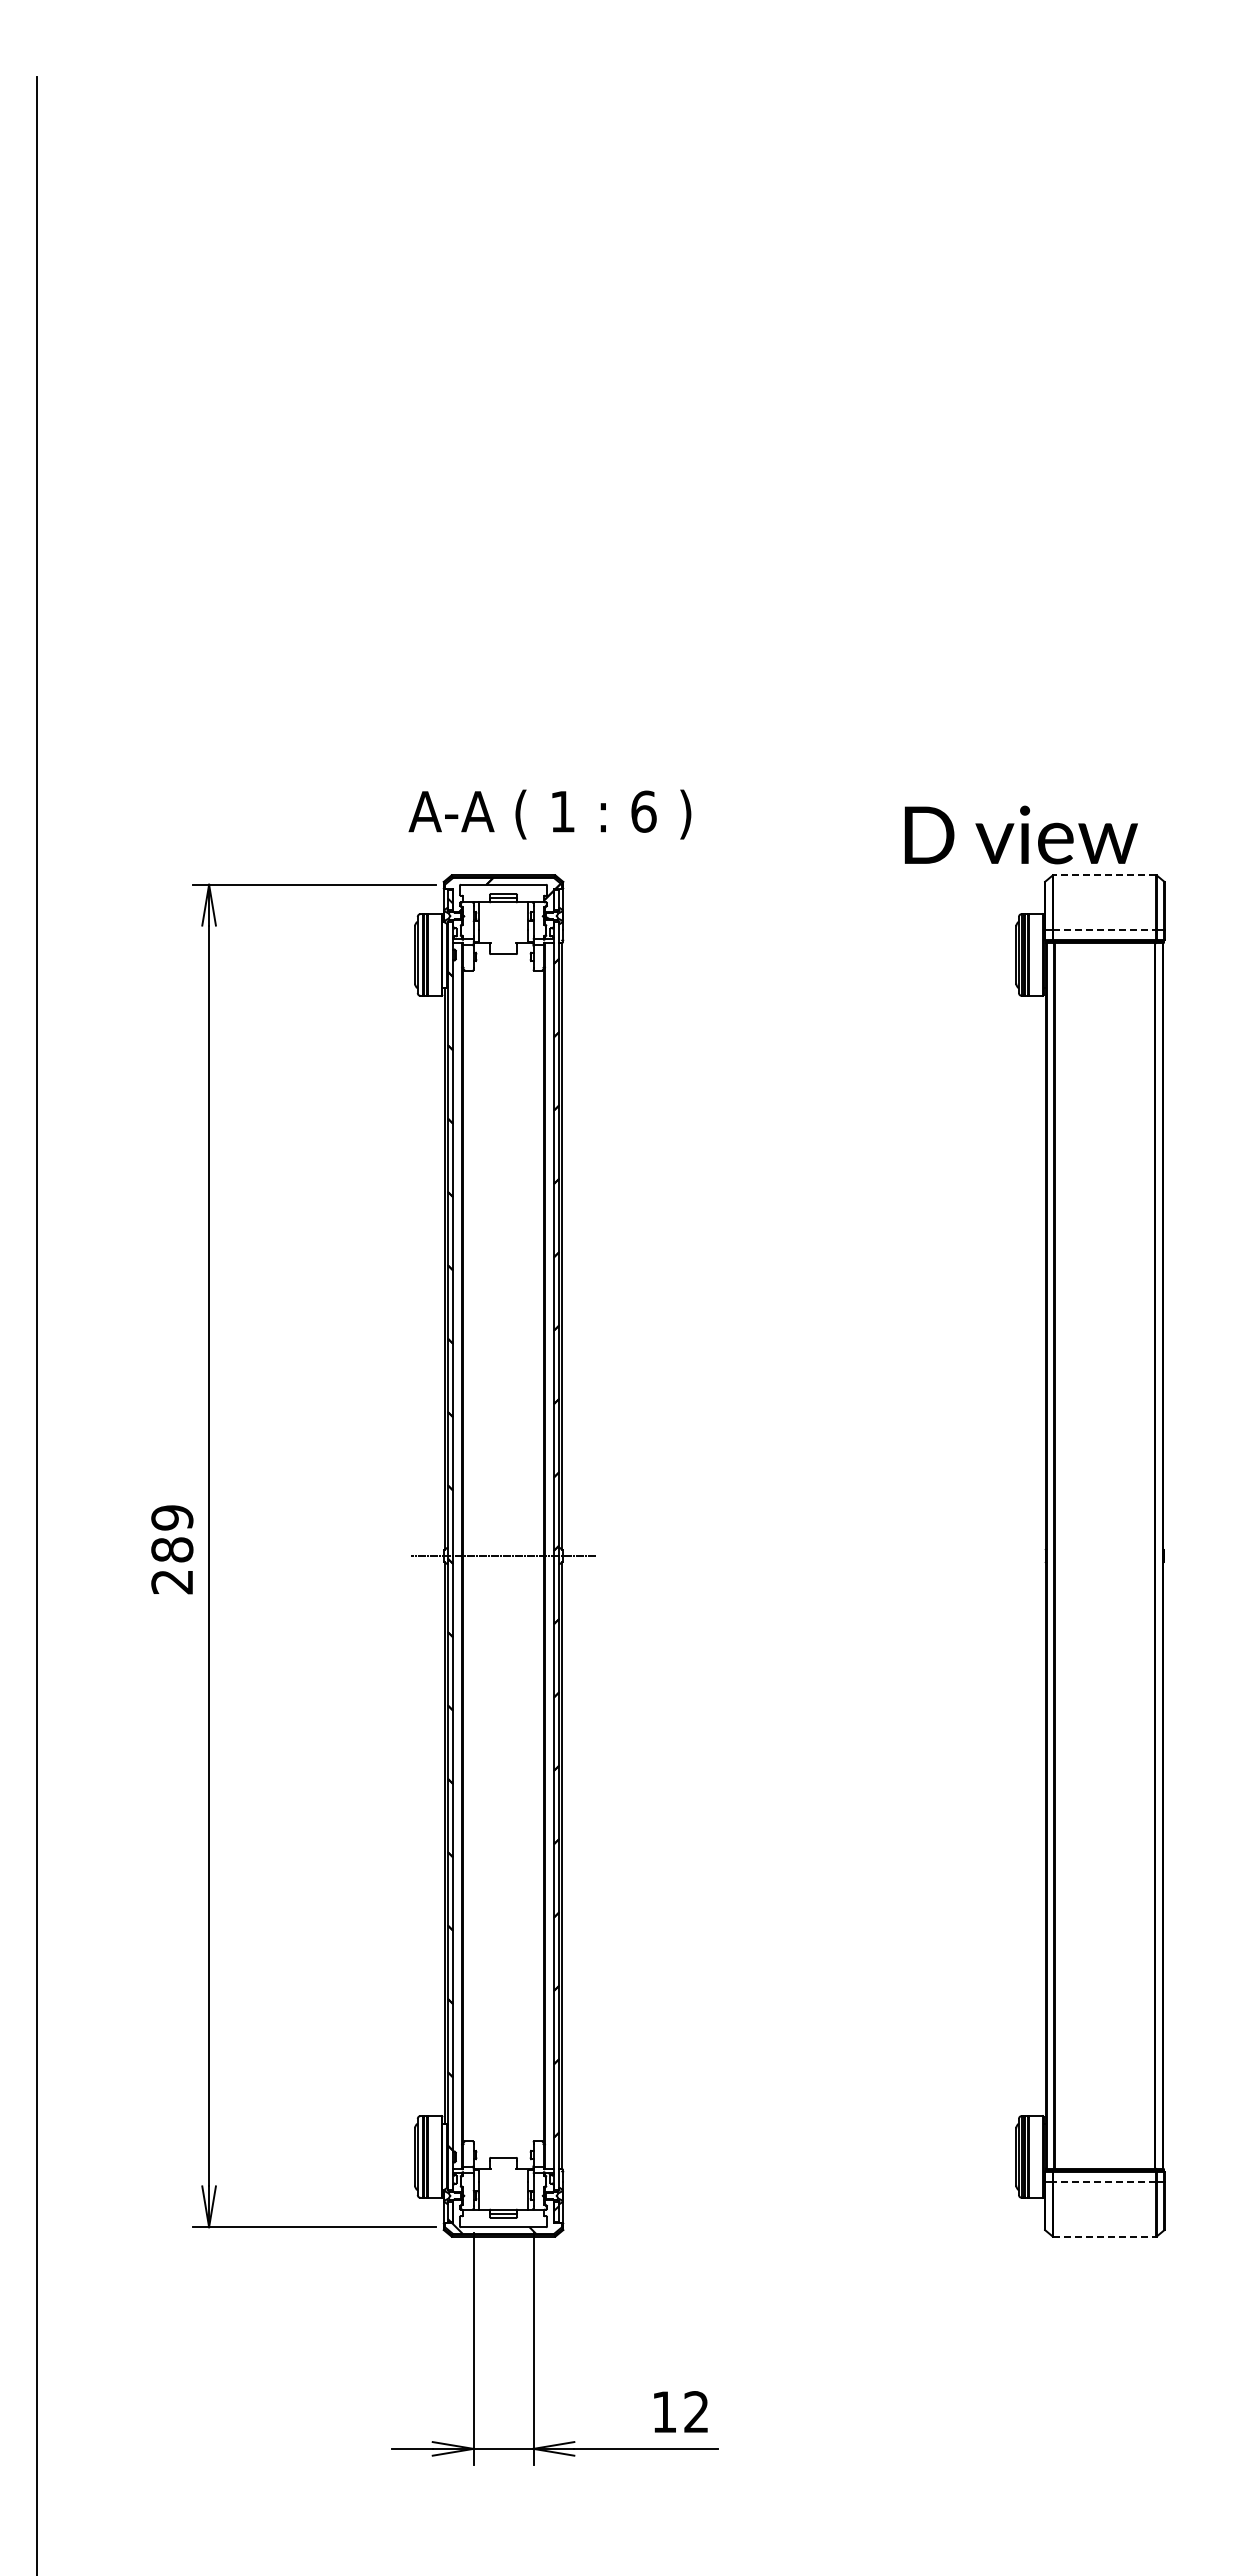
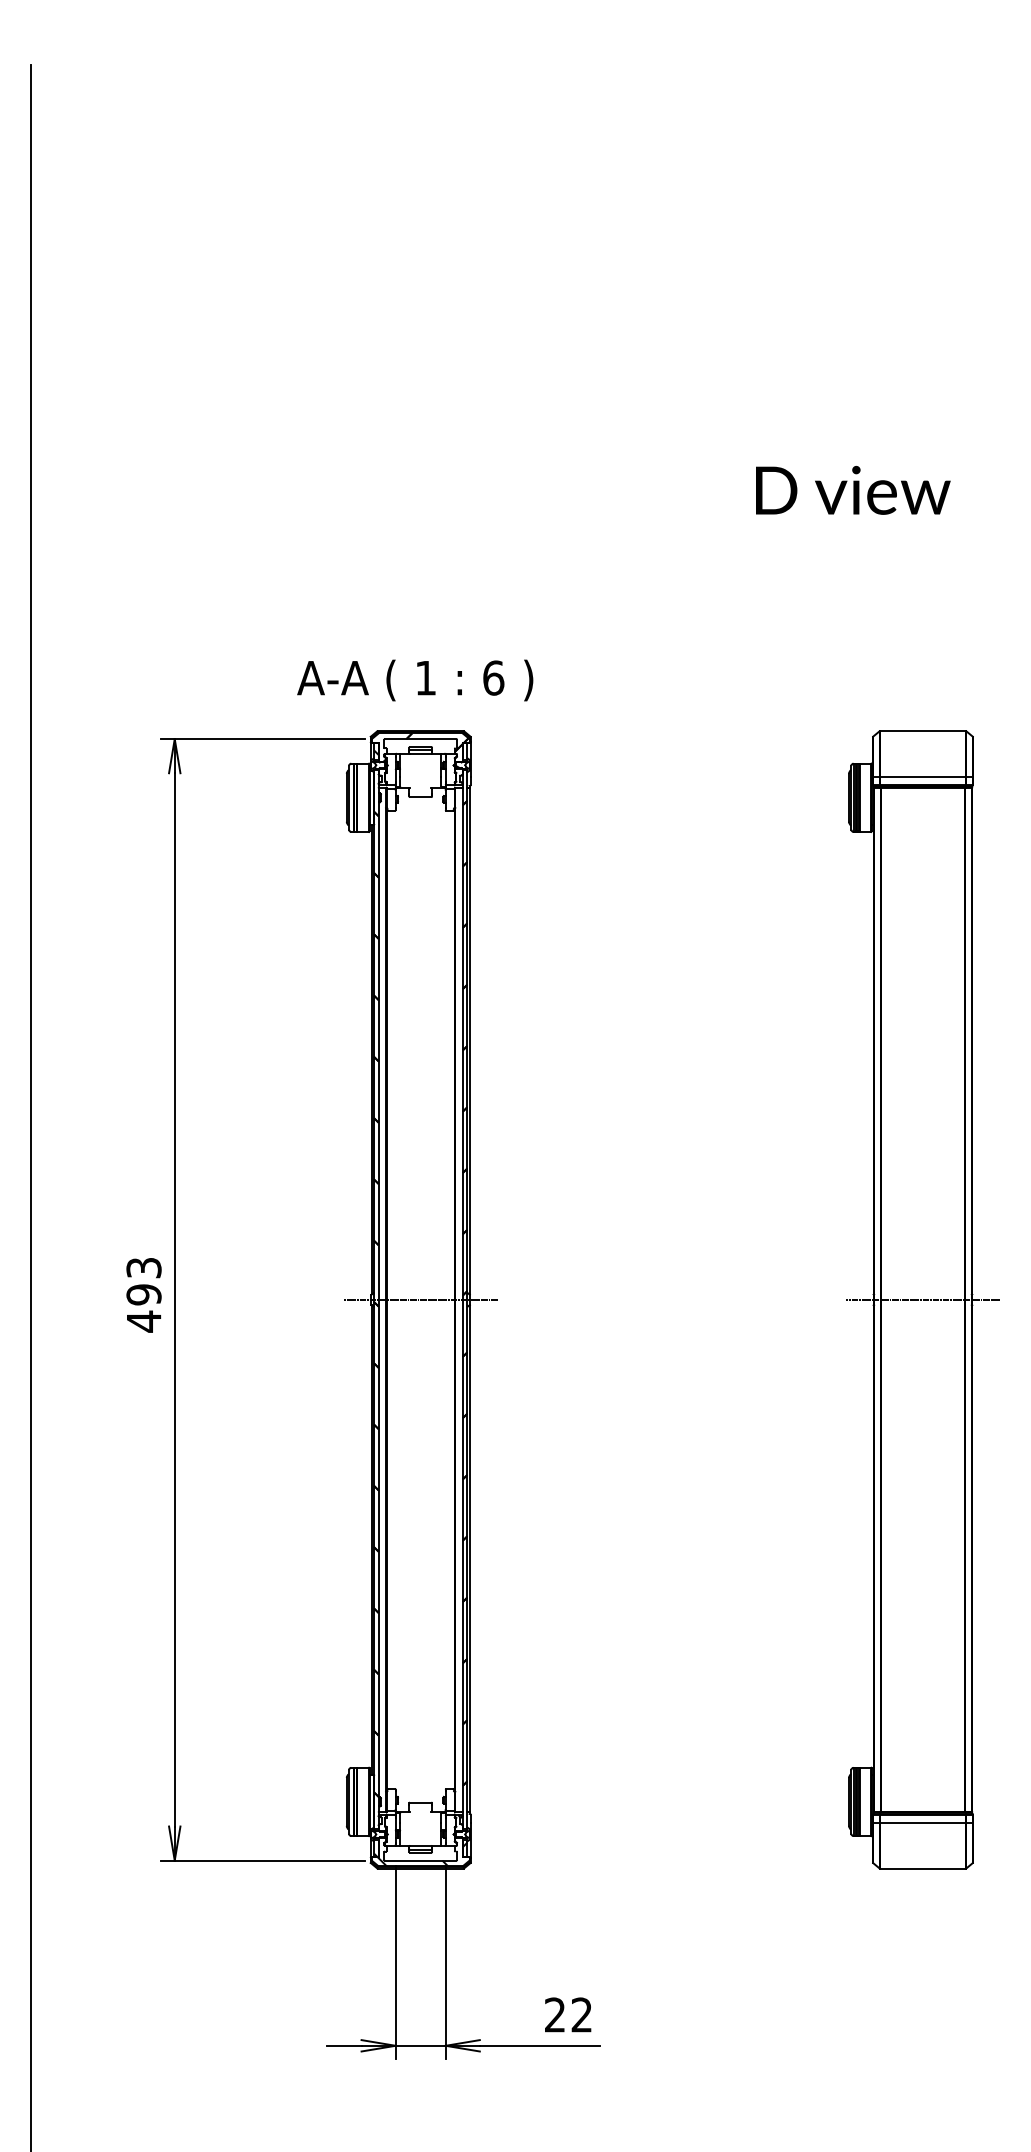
text: (549, 814) -> (414, 680), moved
text: (1021, 834) -> (853, 489), moved
line: (1104, 875) -> (922, 731), dashed -> solid
line: (1105, 929) -> (923, 776), dashed -> solid
text: (172, 1550) -> (144, 1295), 289 -> 493
line: (1104, 1555) -> (922, 1299), added
line: (1104, 2182) -> (922, 1823), dashed -> solid
line: (1105, 2236) -> (923, 1868), dashed -> solid
text: (663, 2411) -> (554, 2014), 12 -> 22

